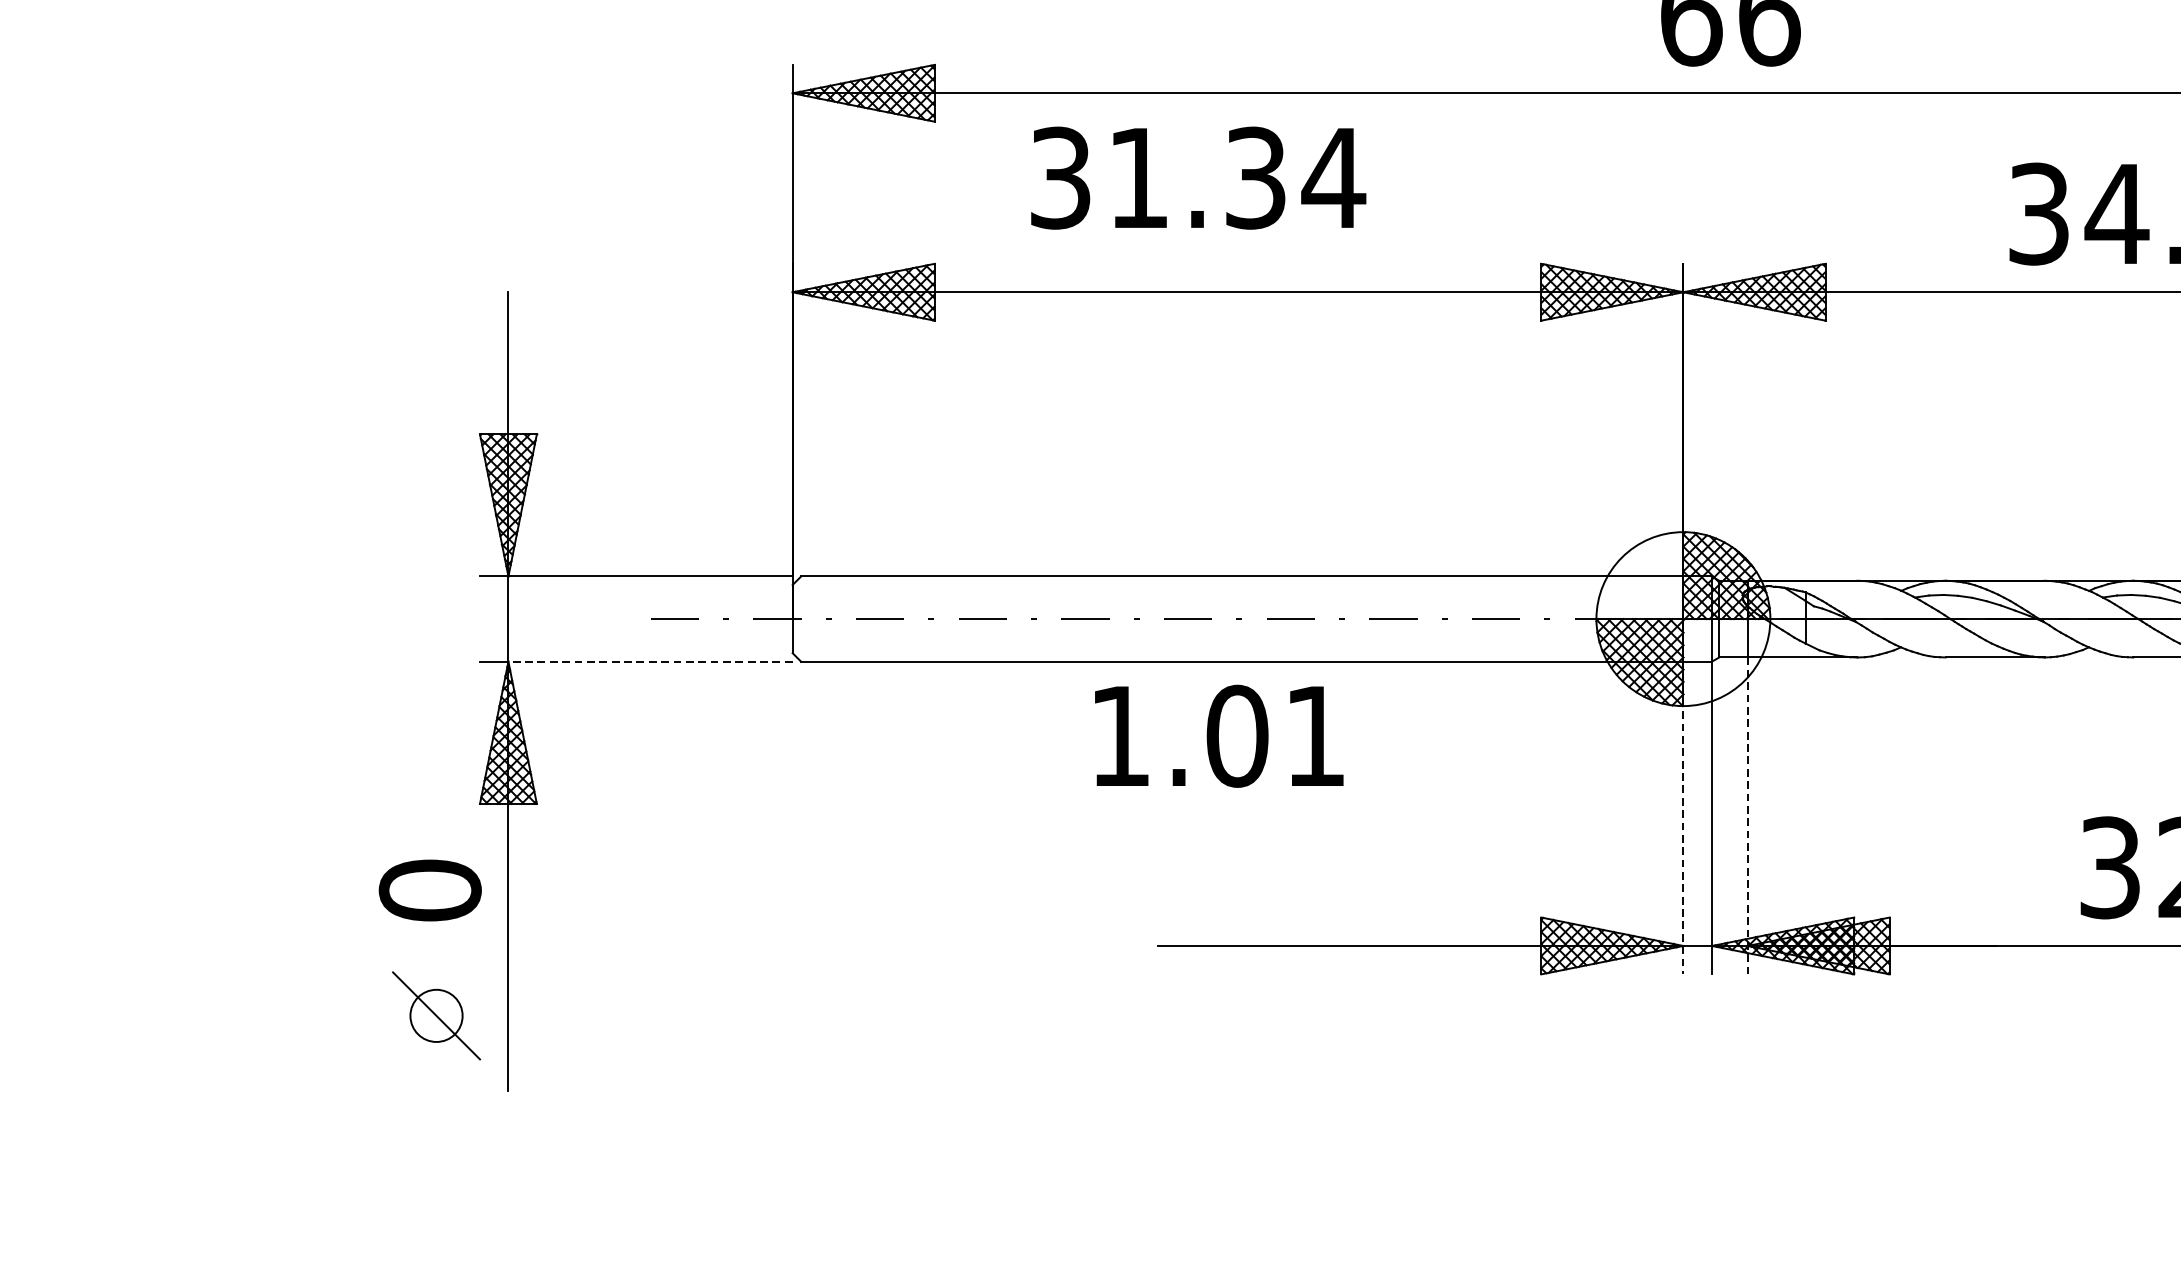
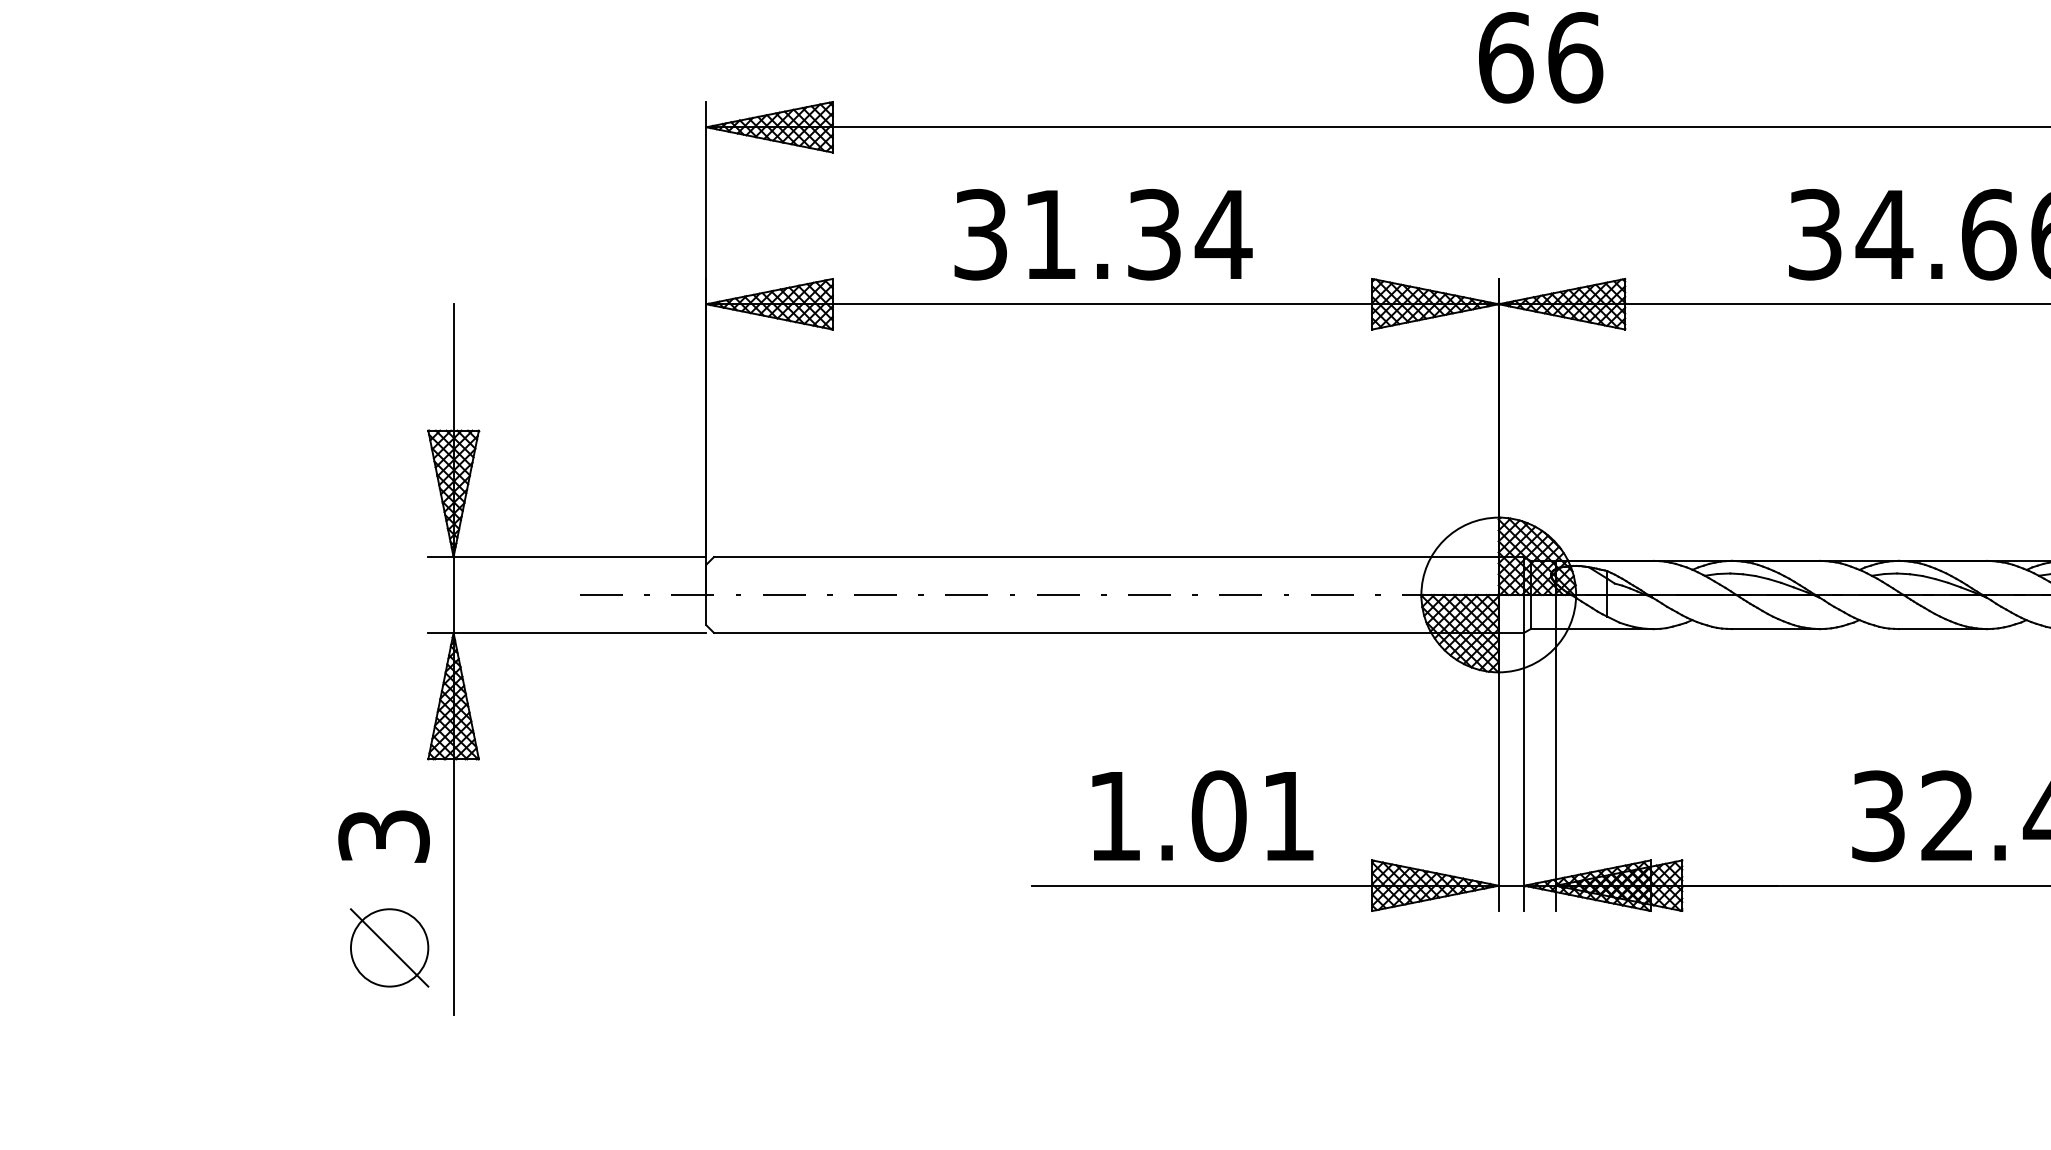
text: (1198, 177) -> (1103, 234), moved
line: (649, 661) -> (579, 632), dashed -> solid
text: (1218, 736) -> (1202, 816), moved
line: (1747, 816) -> (1555, 770), dashed -> solid
line: (1683, 818) -> (1498, 772), dashed -> solid
text: (429, 890) -> (383, 836), 0 -> 3
circle: (436, 1015) -> (389, 947), size x1.67

